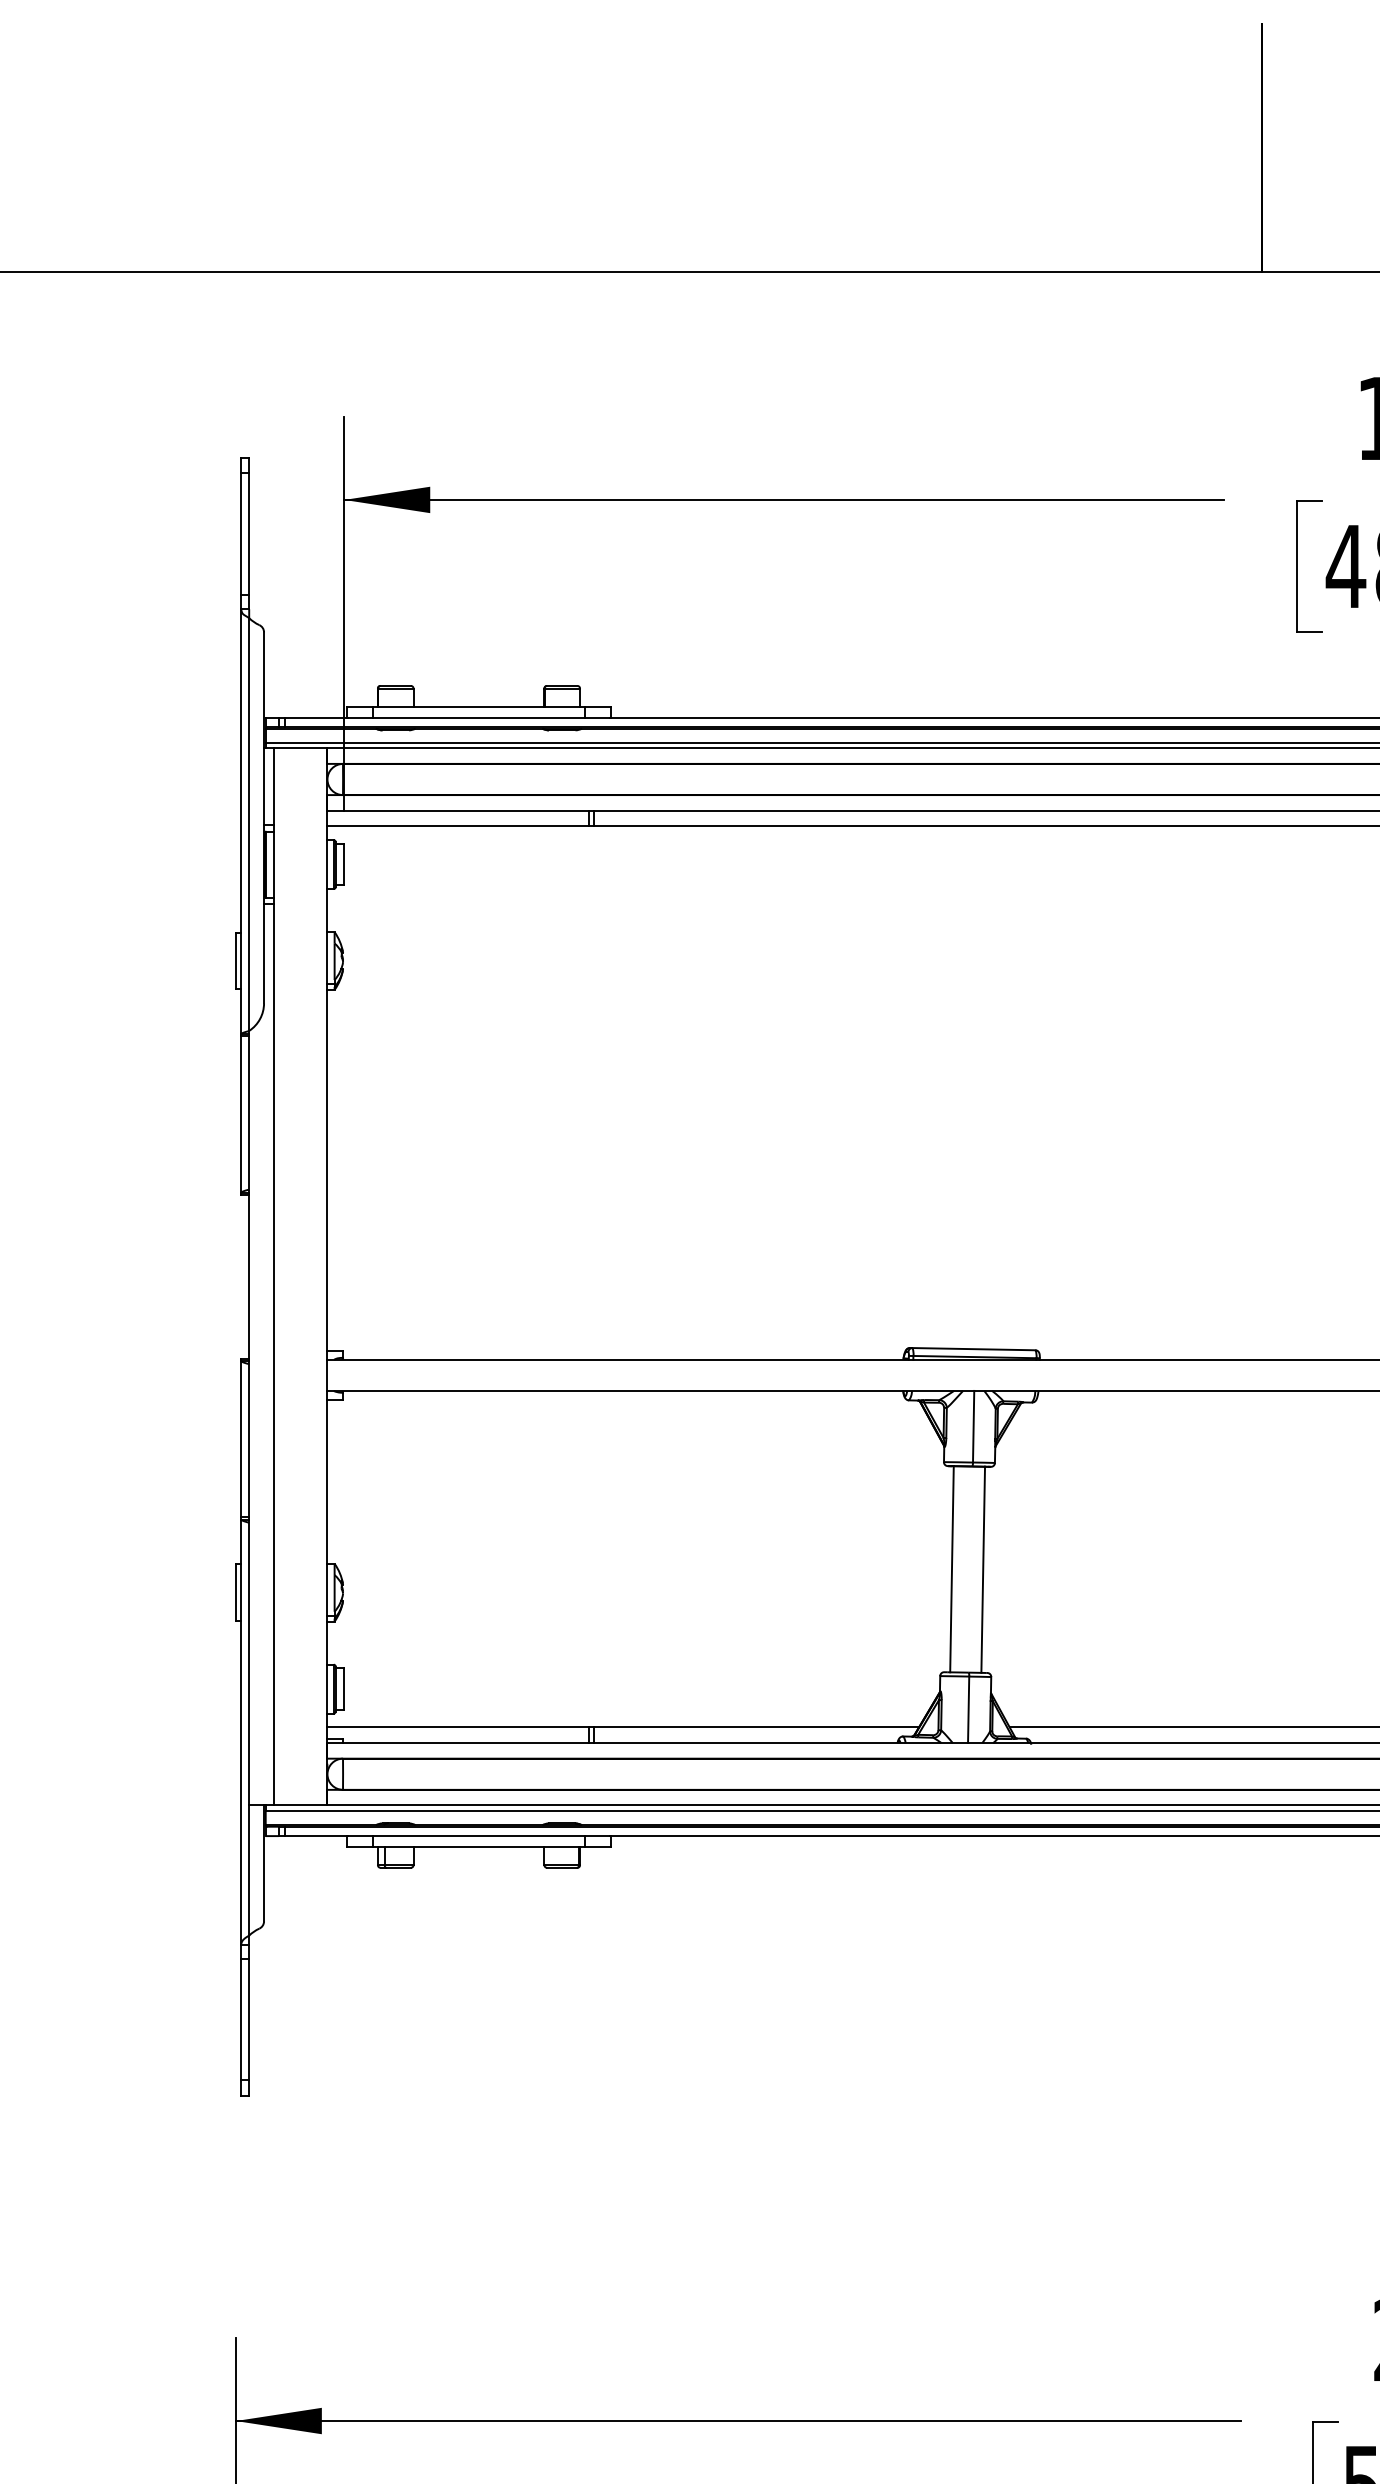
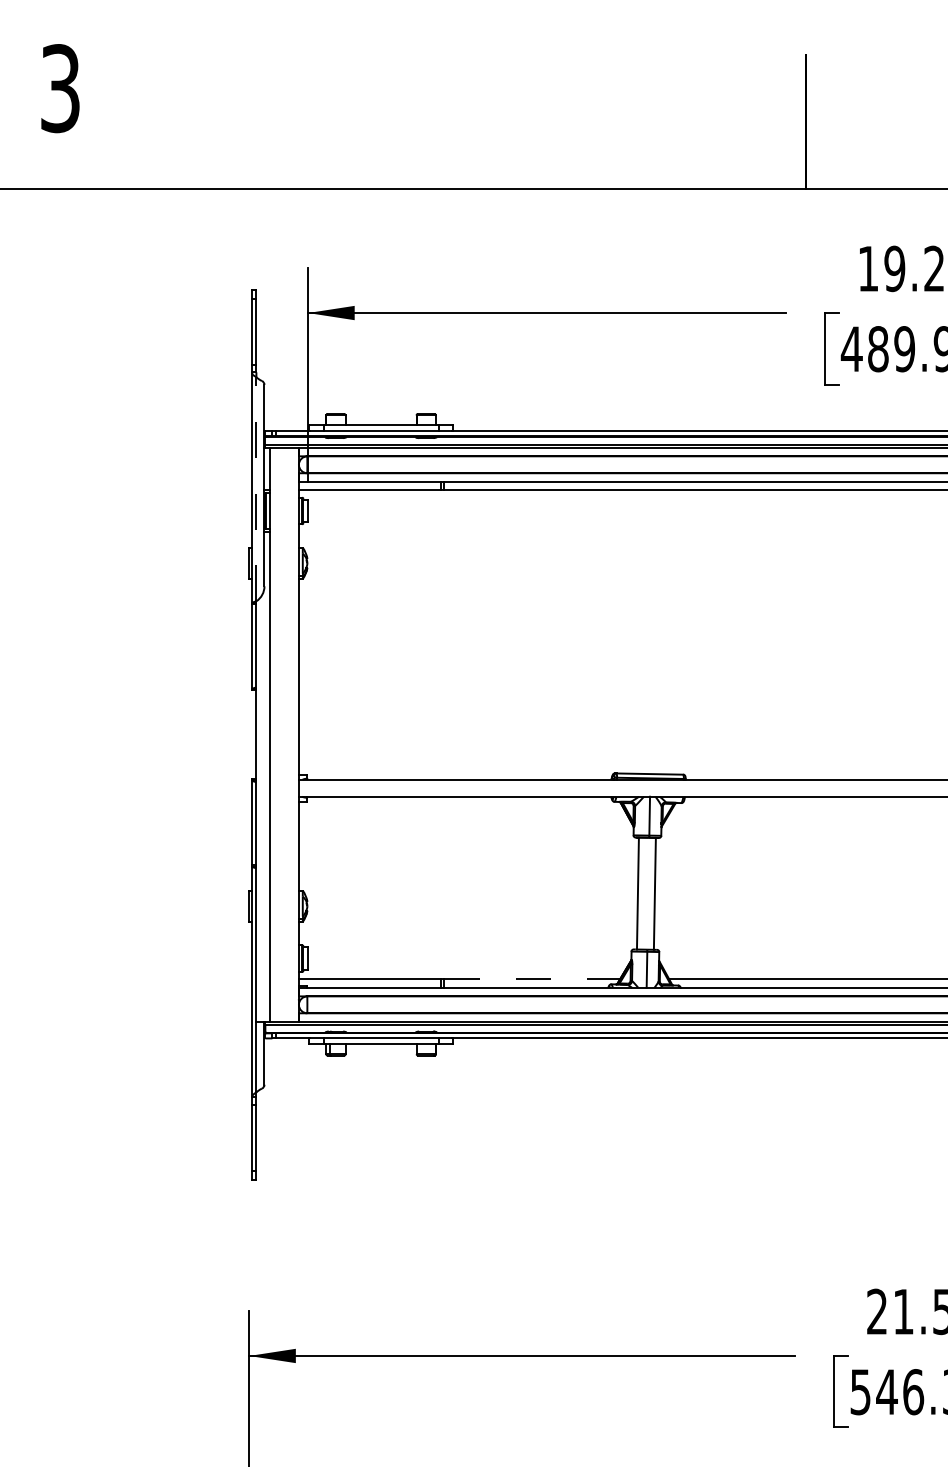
line: (249, 823) -> (256, 488), solid -> dashed
line: (757, 1727) -> (532, 979), solid -> dashed

